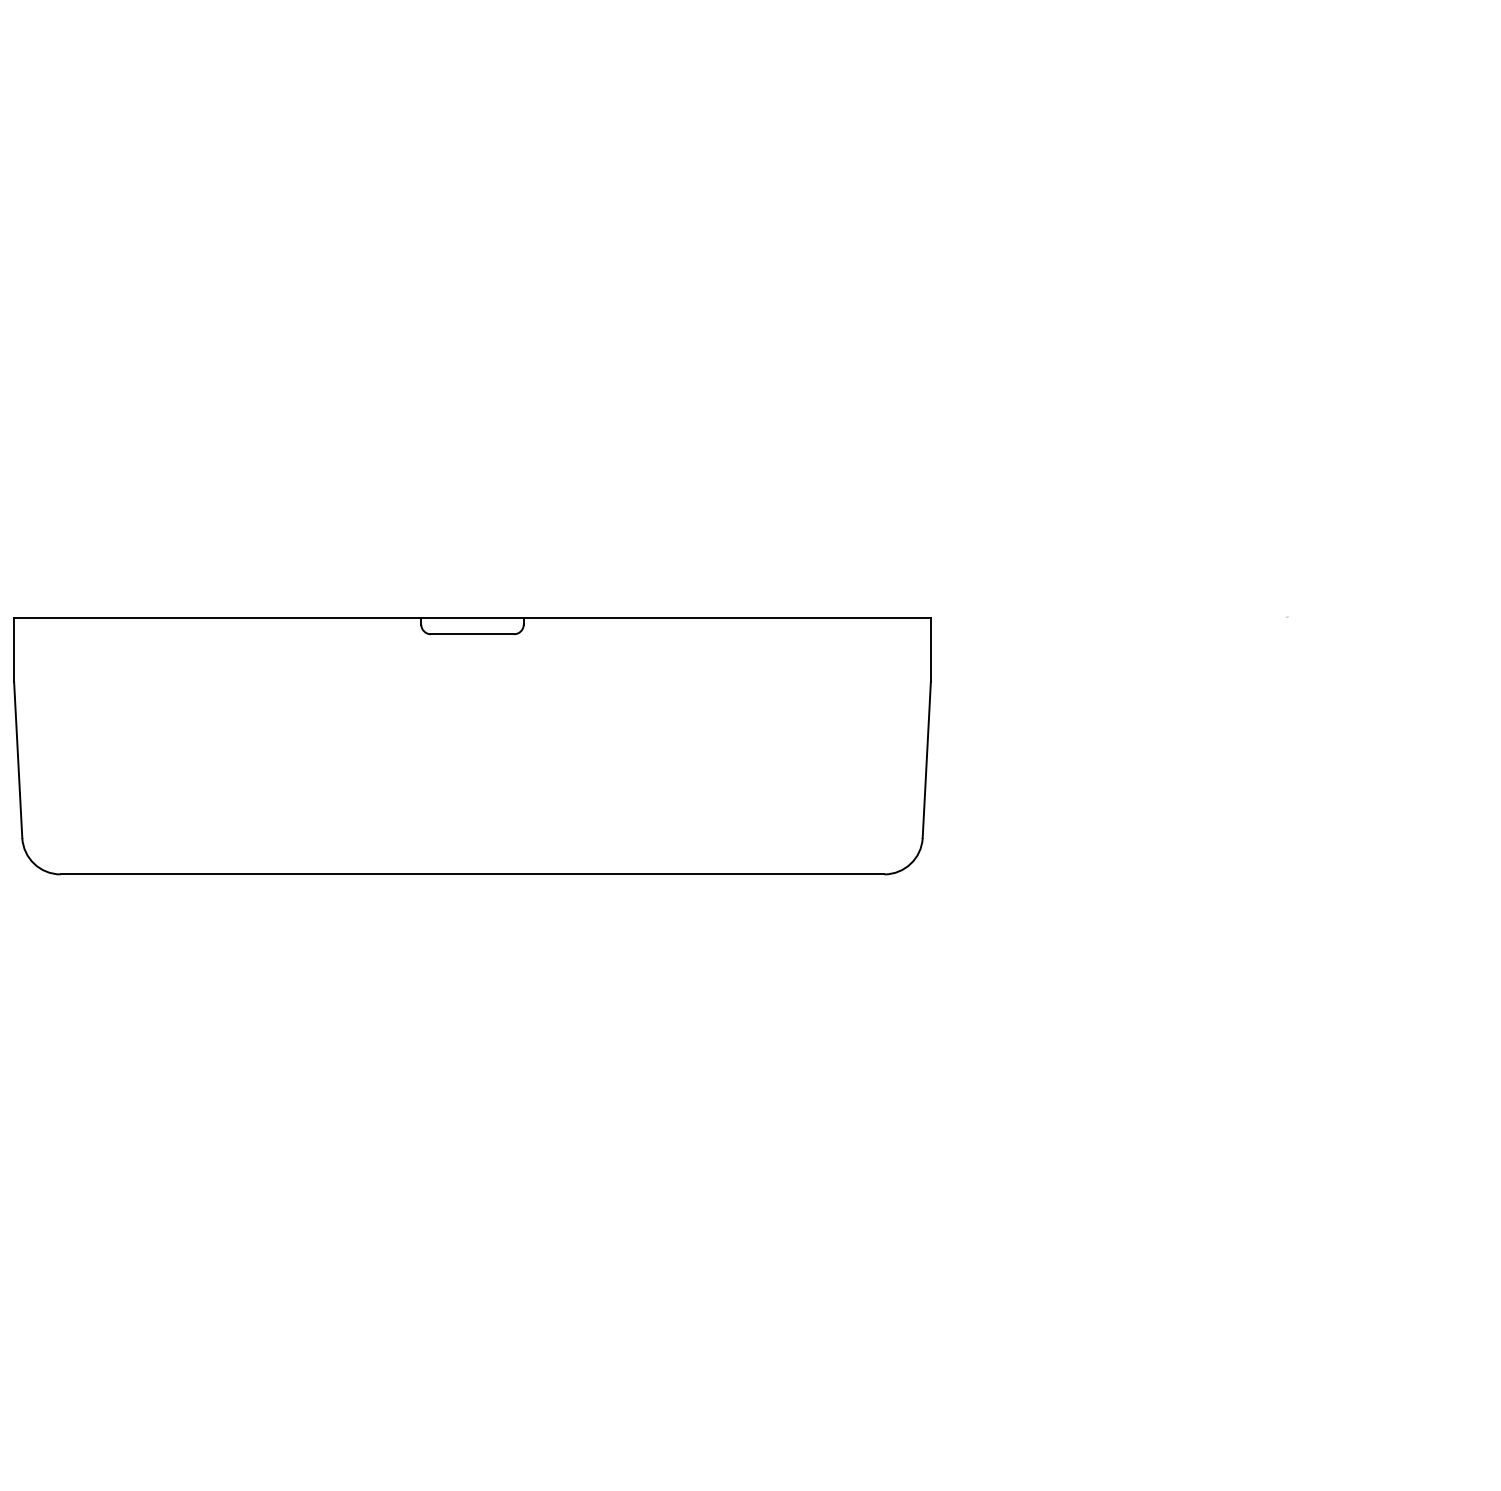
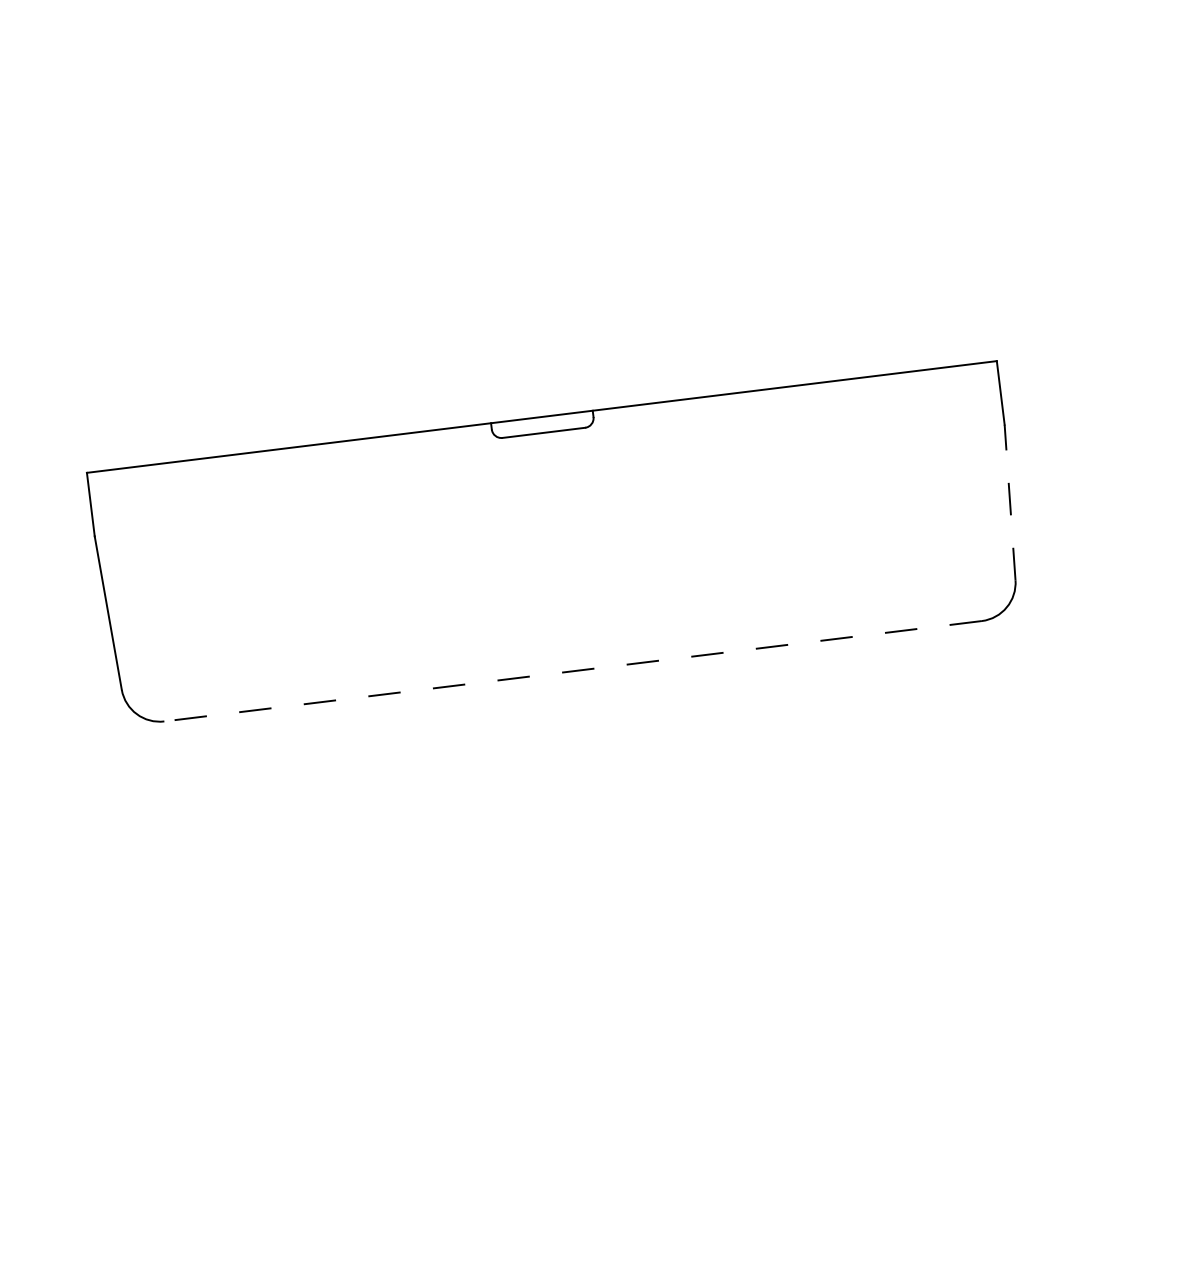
line: (926, 760) -> (1009, 502), solid -> dashed
line: (472, 874) -> (573, 671), solid -> dashed

